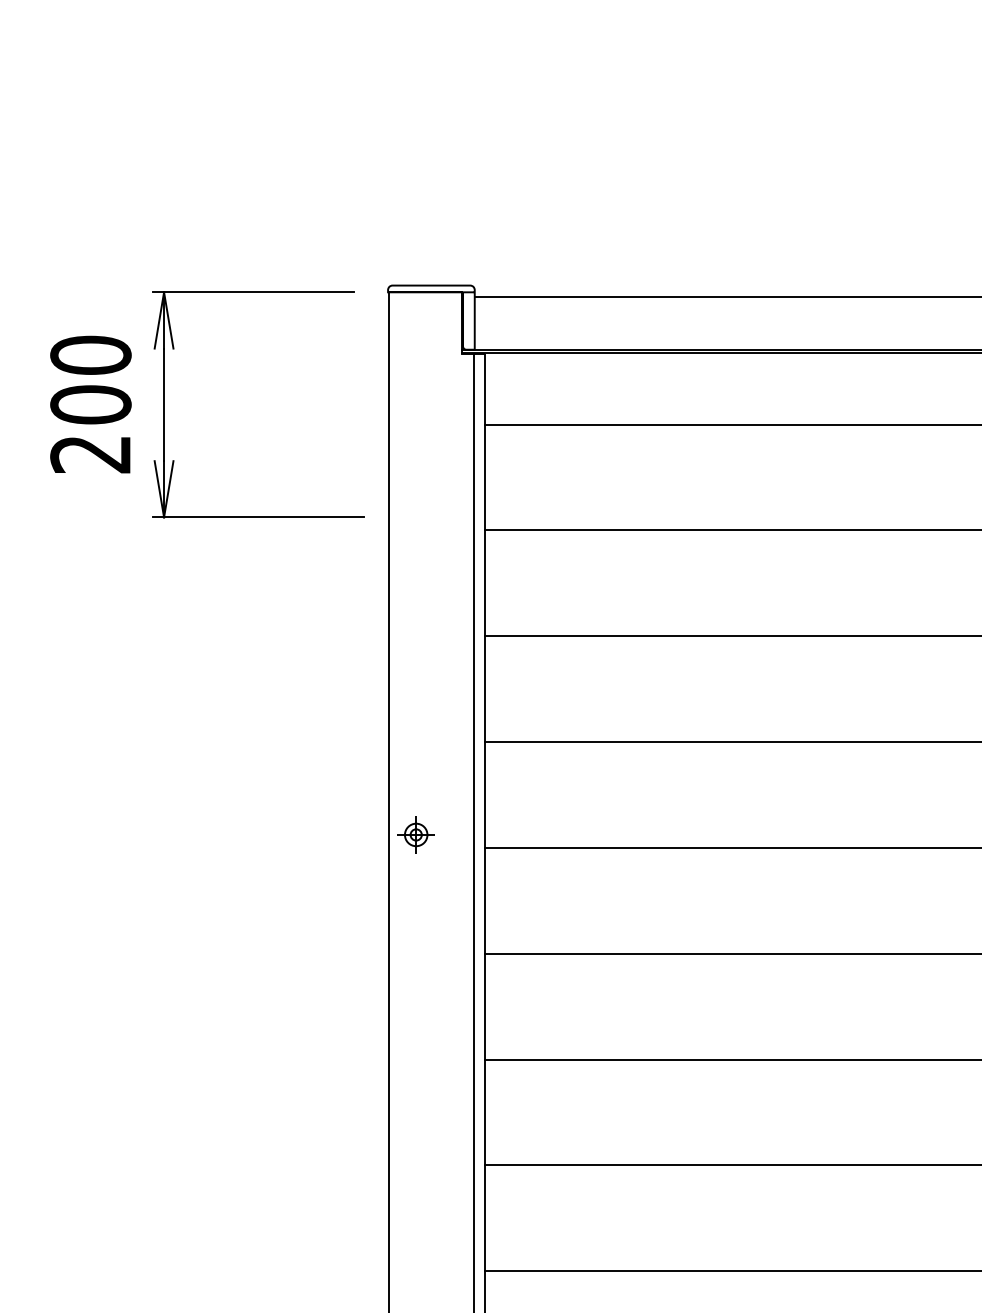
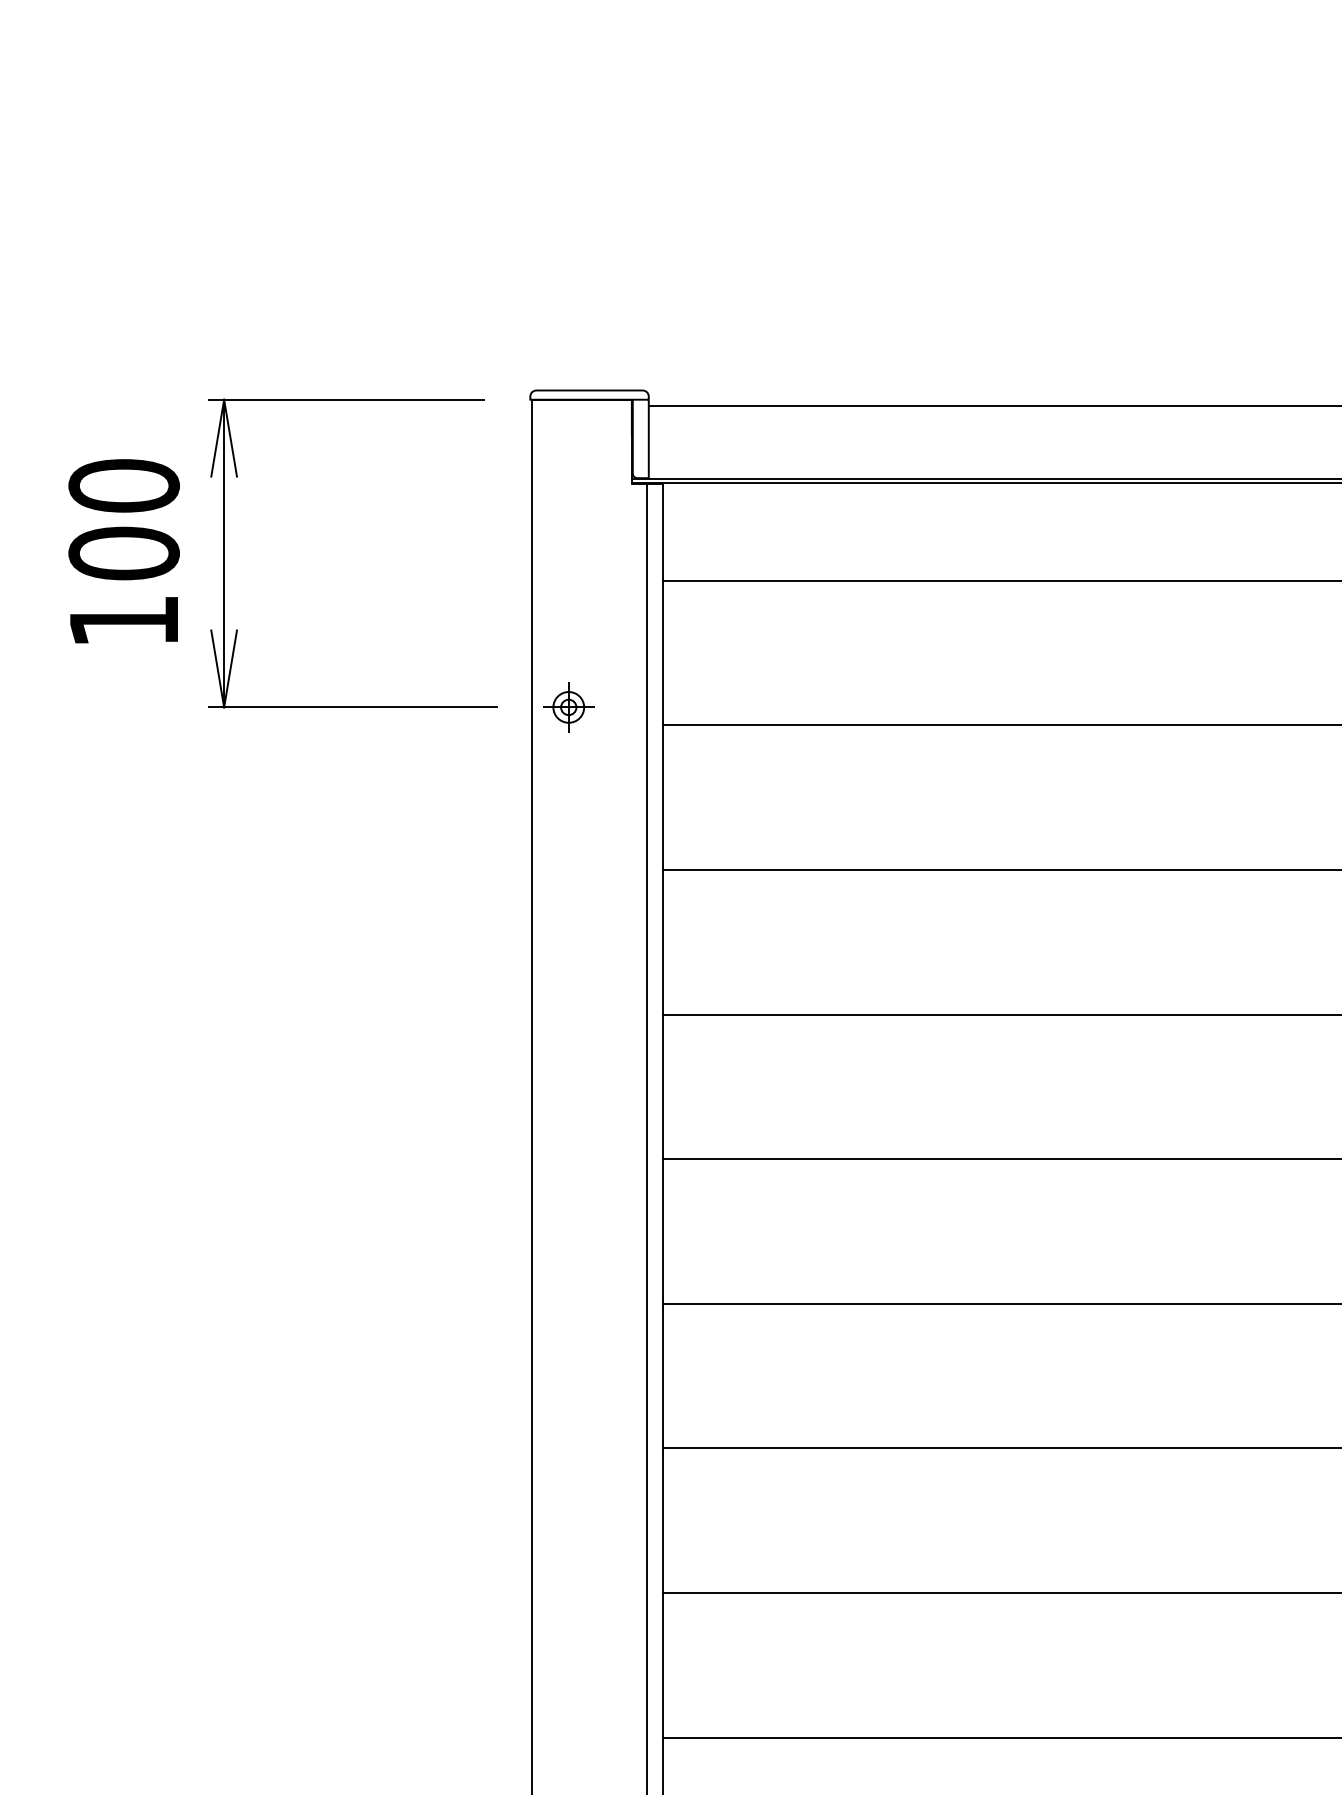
text: (89, 455) -> (122, 622), 200 -> 100
part: (416, 835) -> (568, 707), moved

